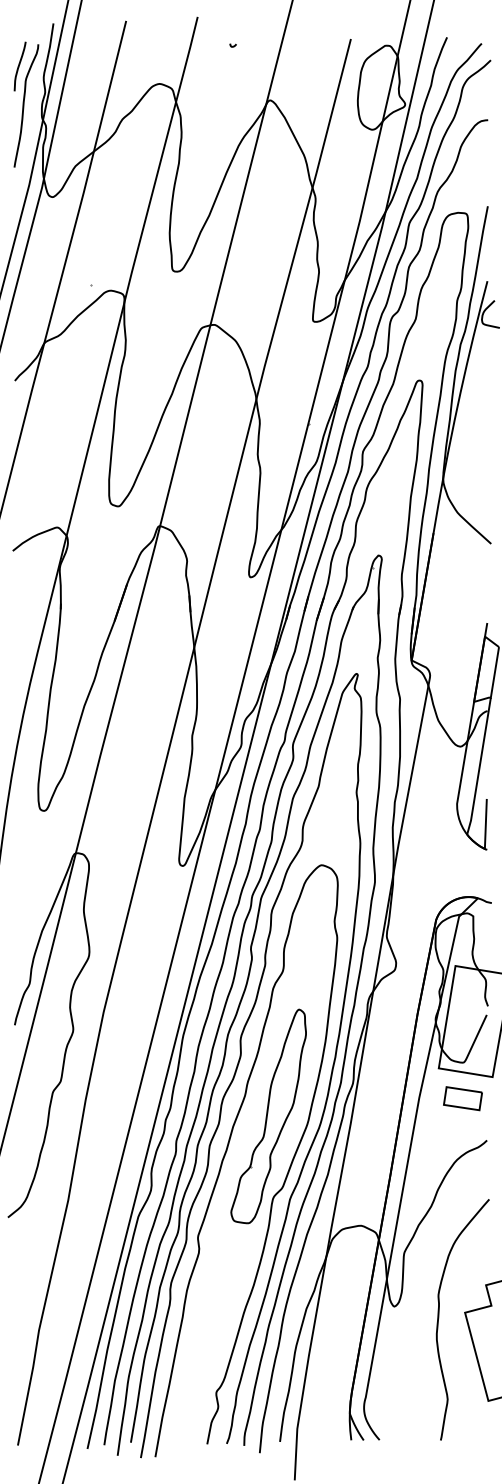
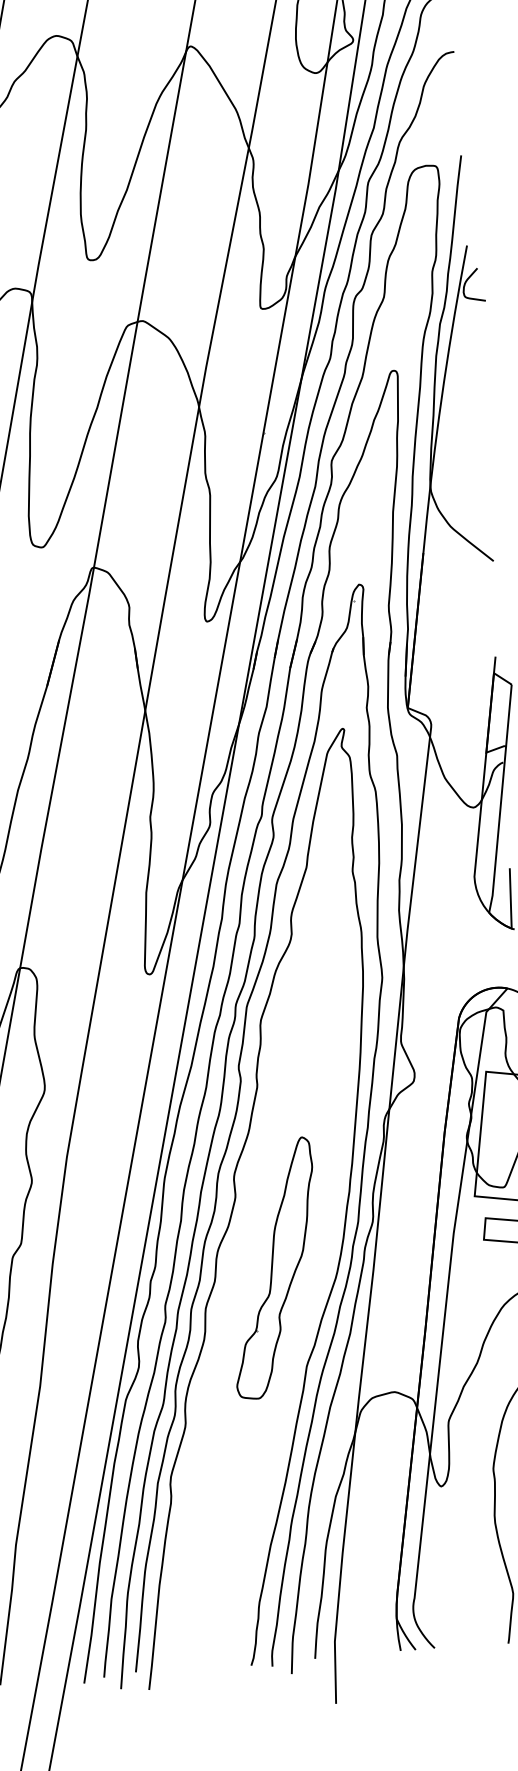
curve: (227, 1151) -> (227, 1314), removed

